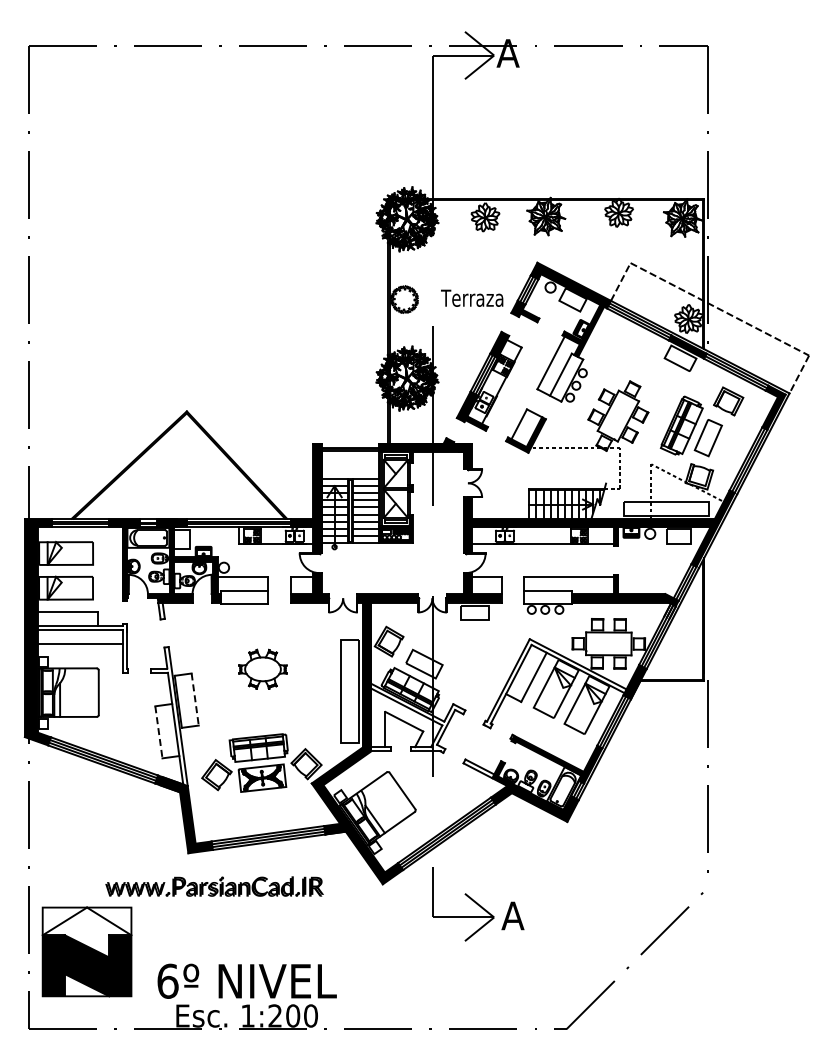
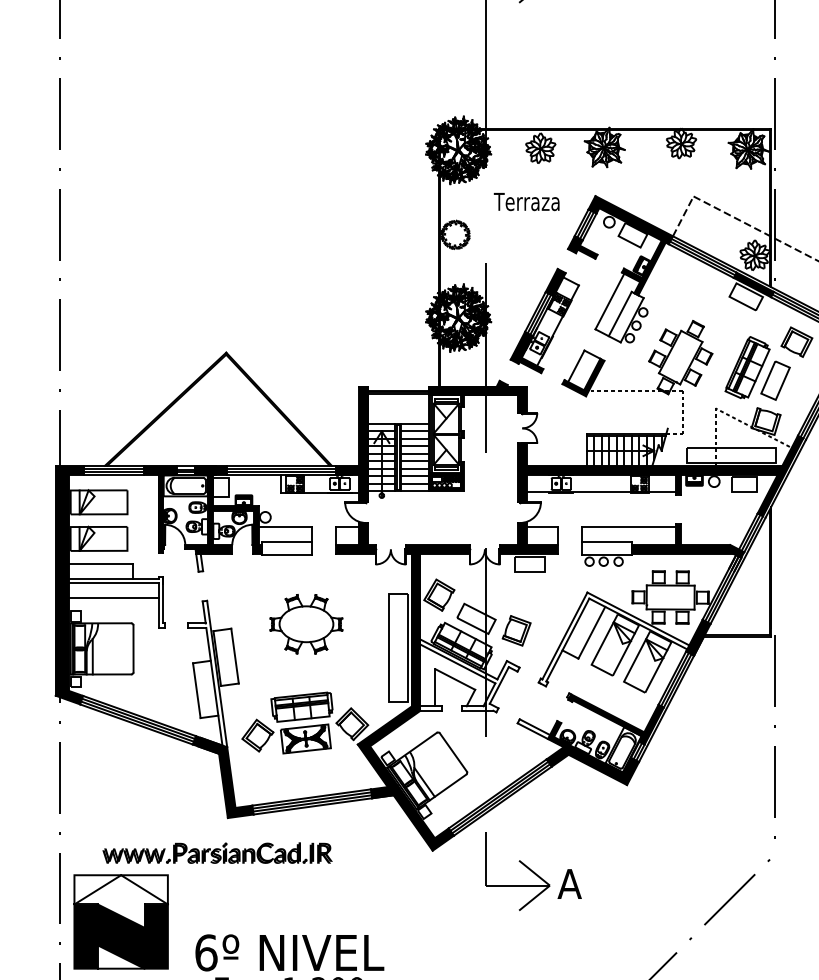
text: (472, 297) -> (527, 201), moved
part: (262, 669) -> (305, 624), size x1.43
part: (462, 675) -> (516, 630), added
line: (195, 700) -> (235, 657), dashed -> solid
line: (158, 732) -> (196, 690), dashed -> solid
text: (214, 886) -> (217, 853), moved

